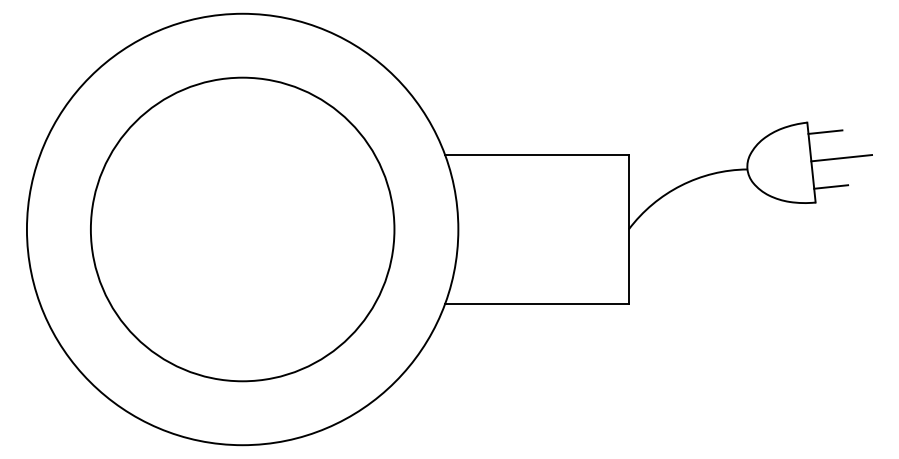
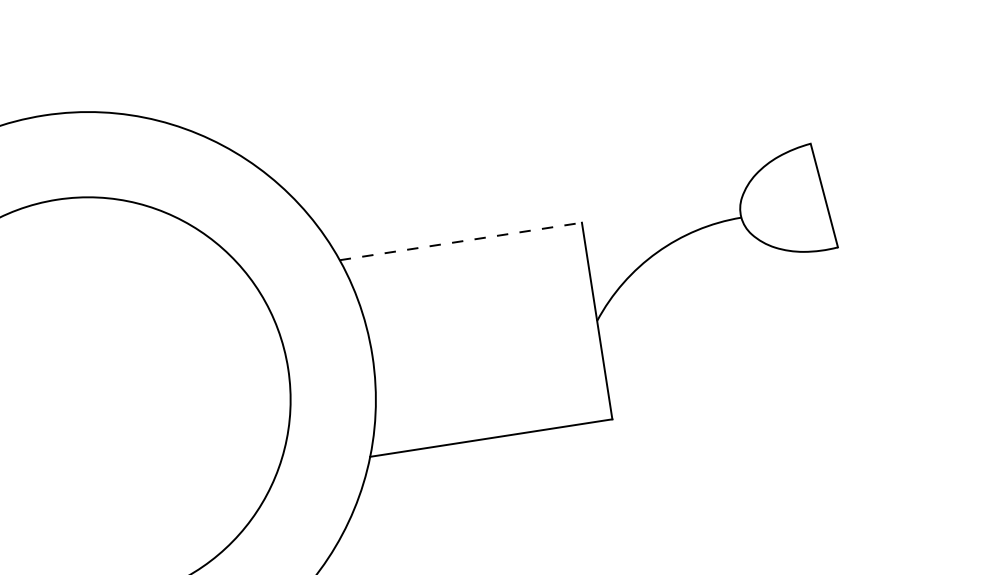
line: (825, 131) -> (836, 151), removed
line: (536, 154) -> (460, 241), solid -> dashed
line: (841, 158) -> (863, 184), removed
line: (831, 186) -> (855, 222), removed

